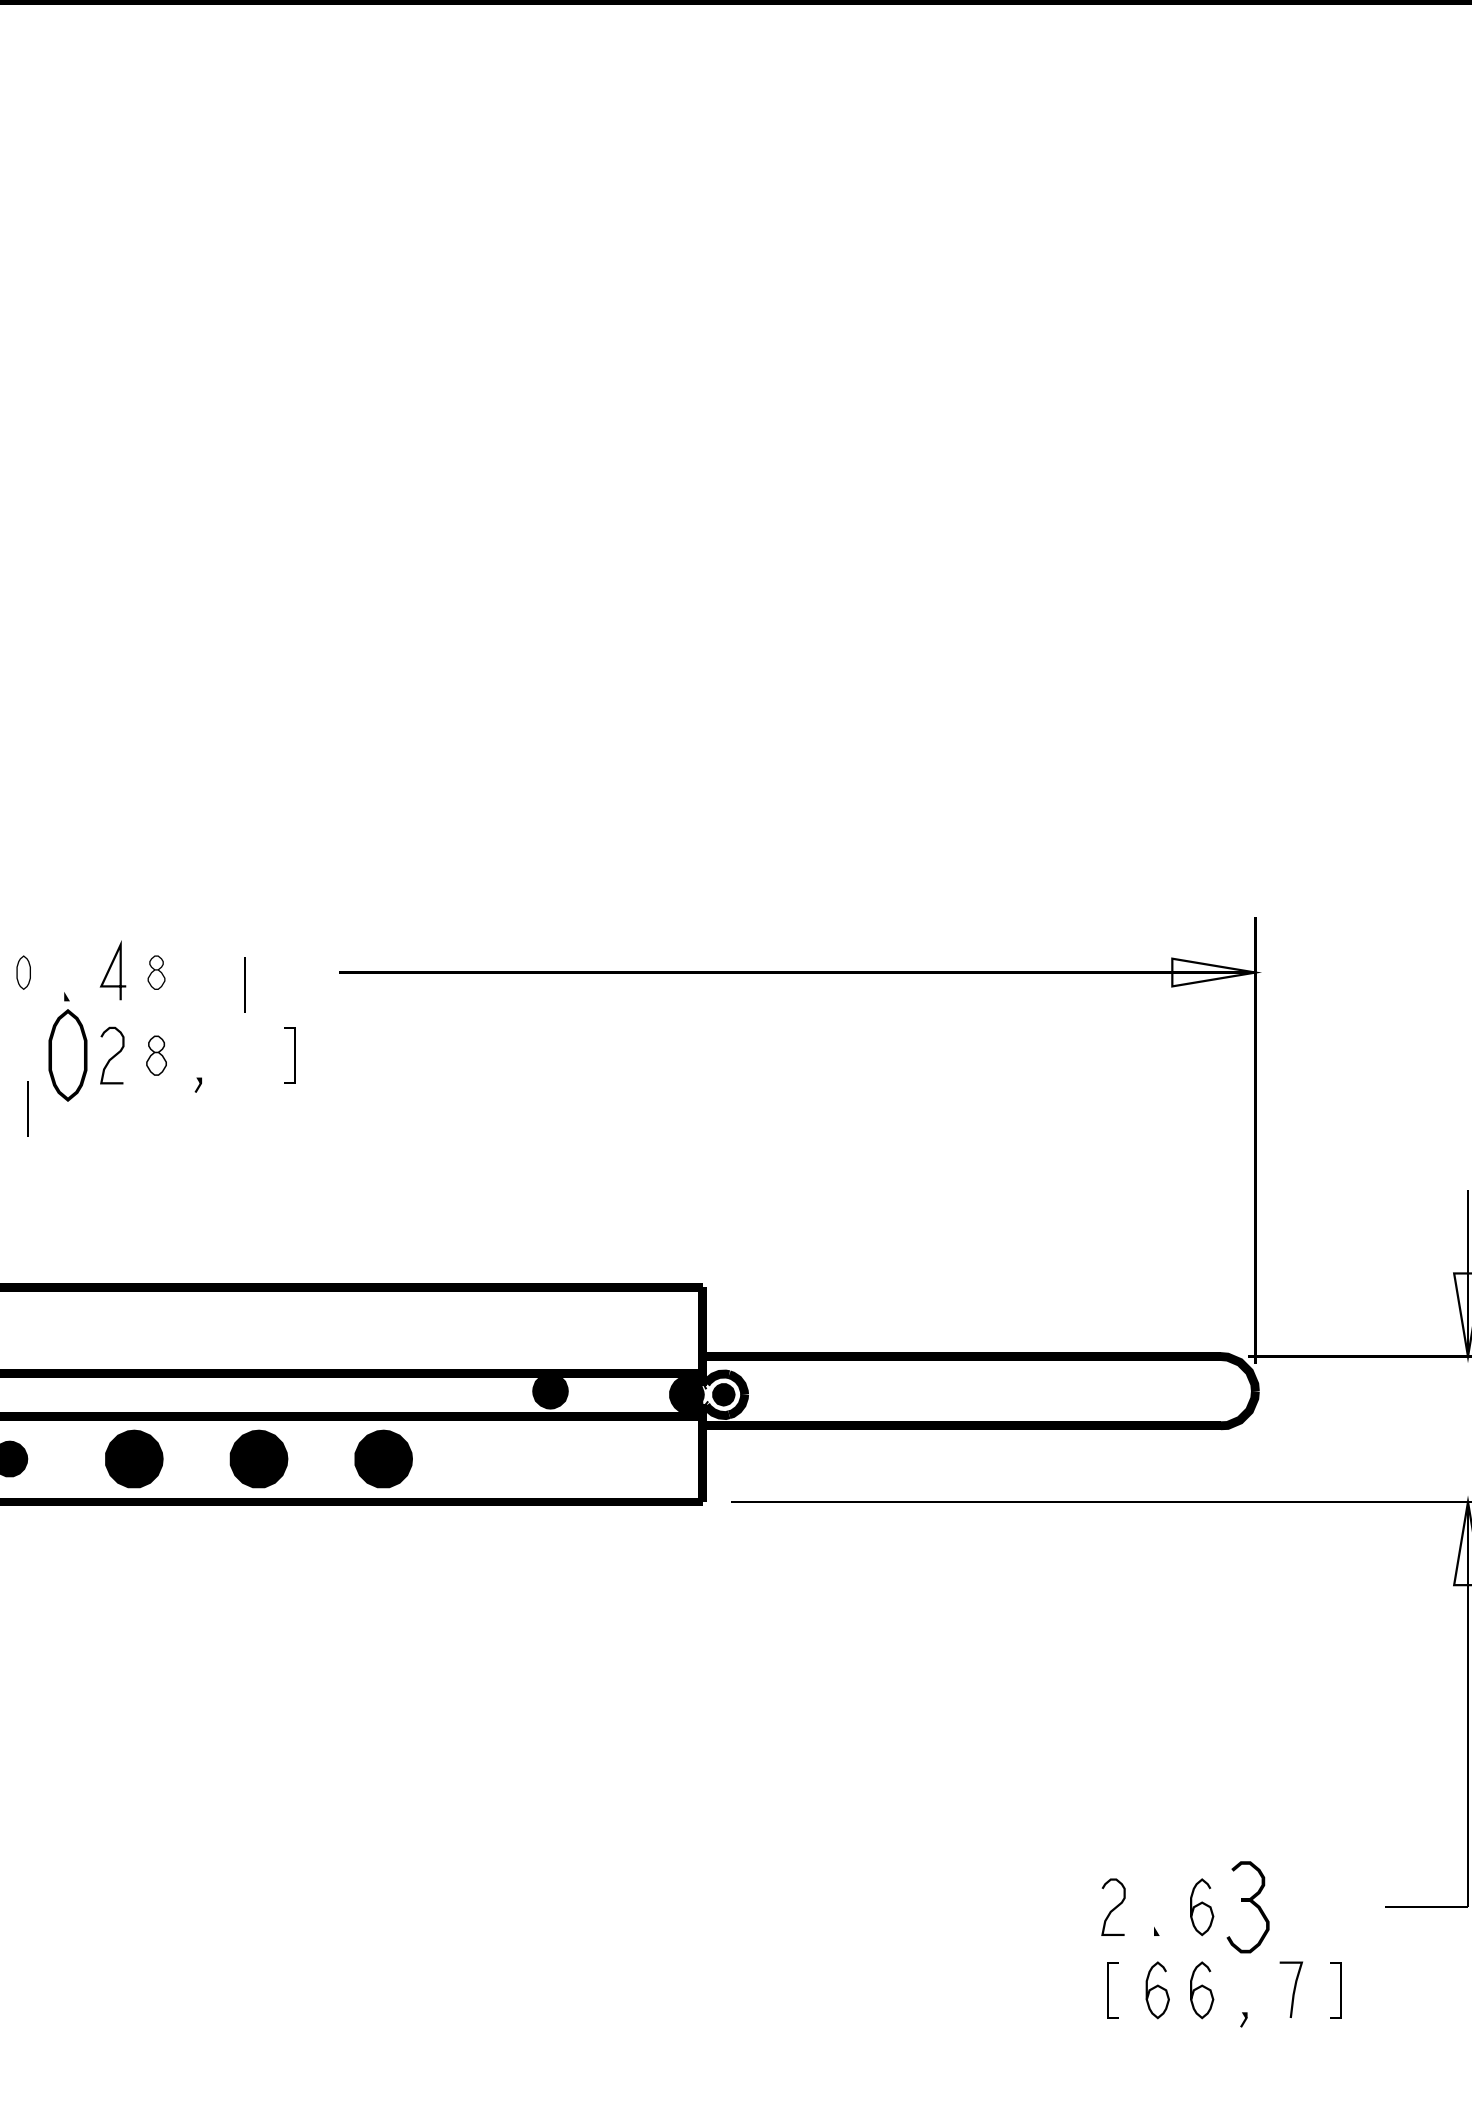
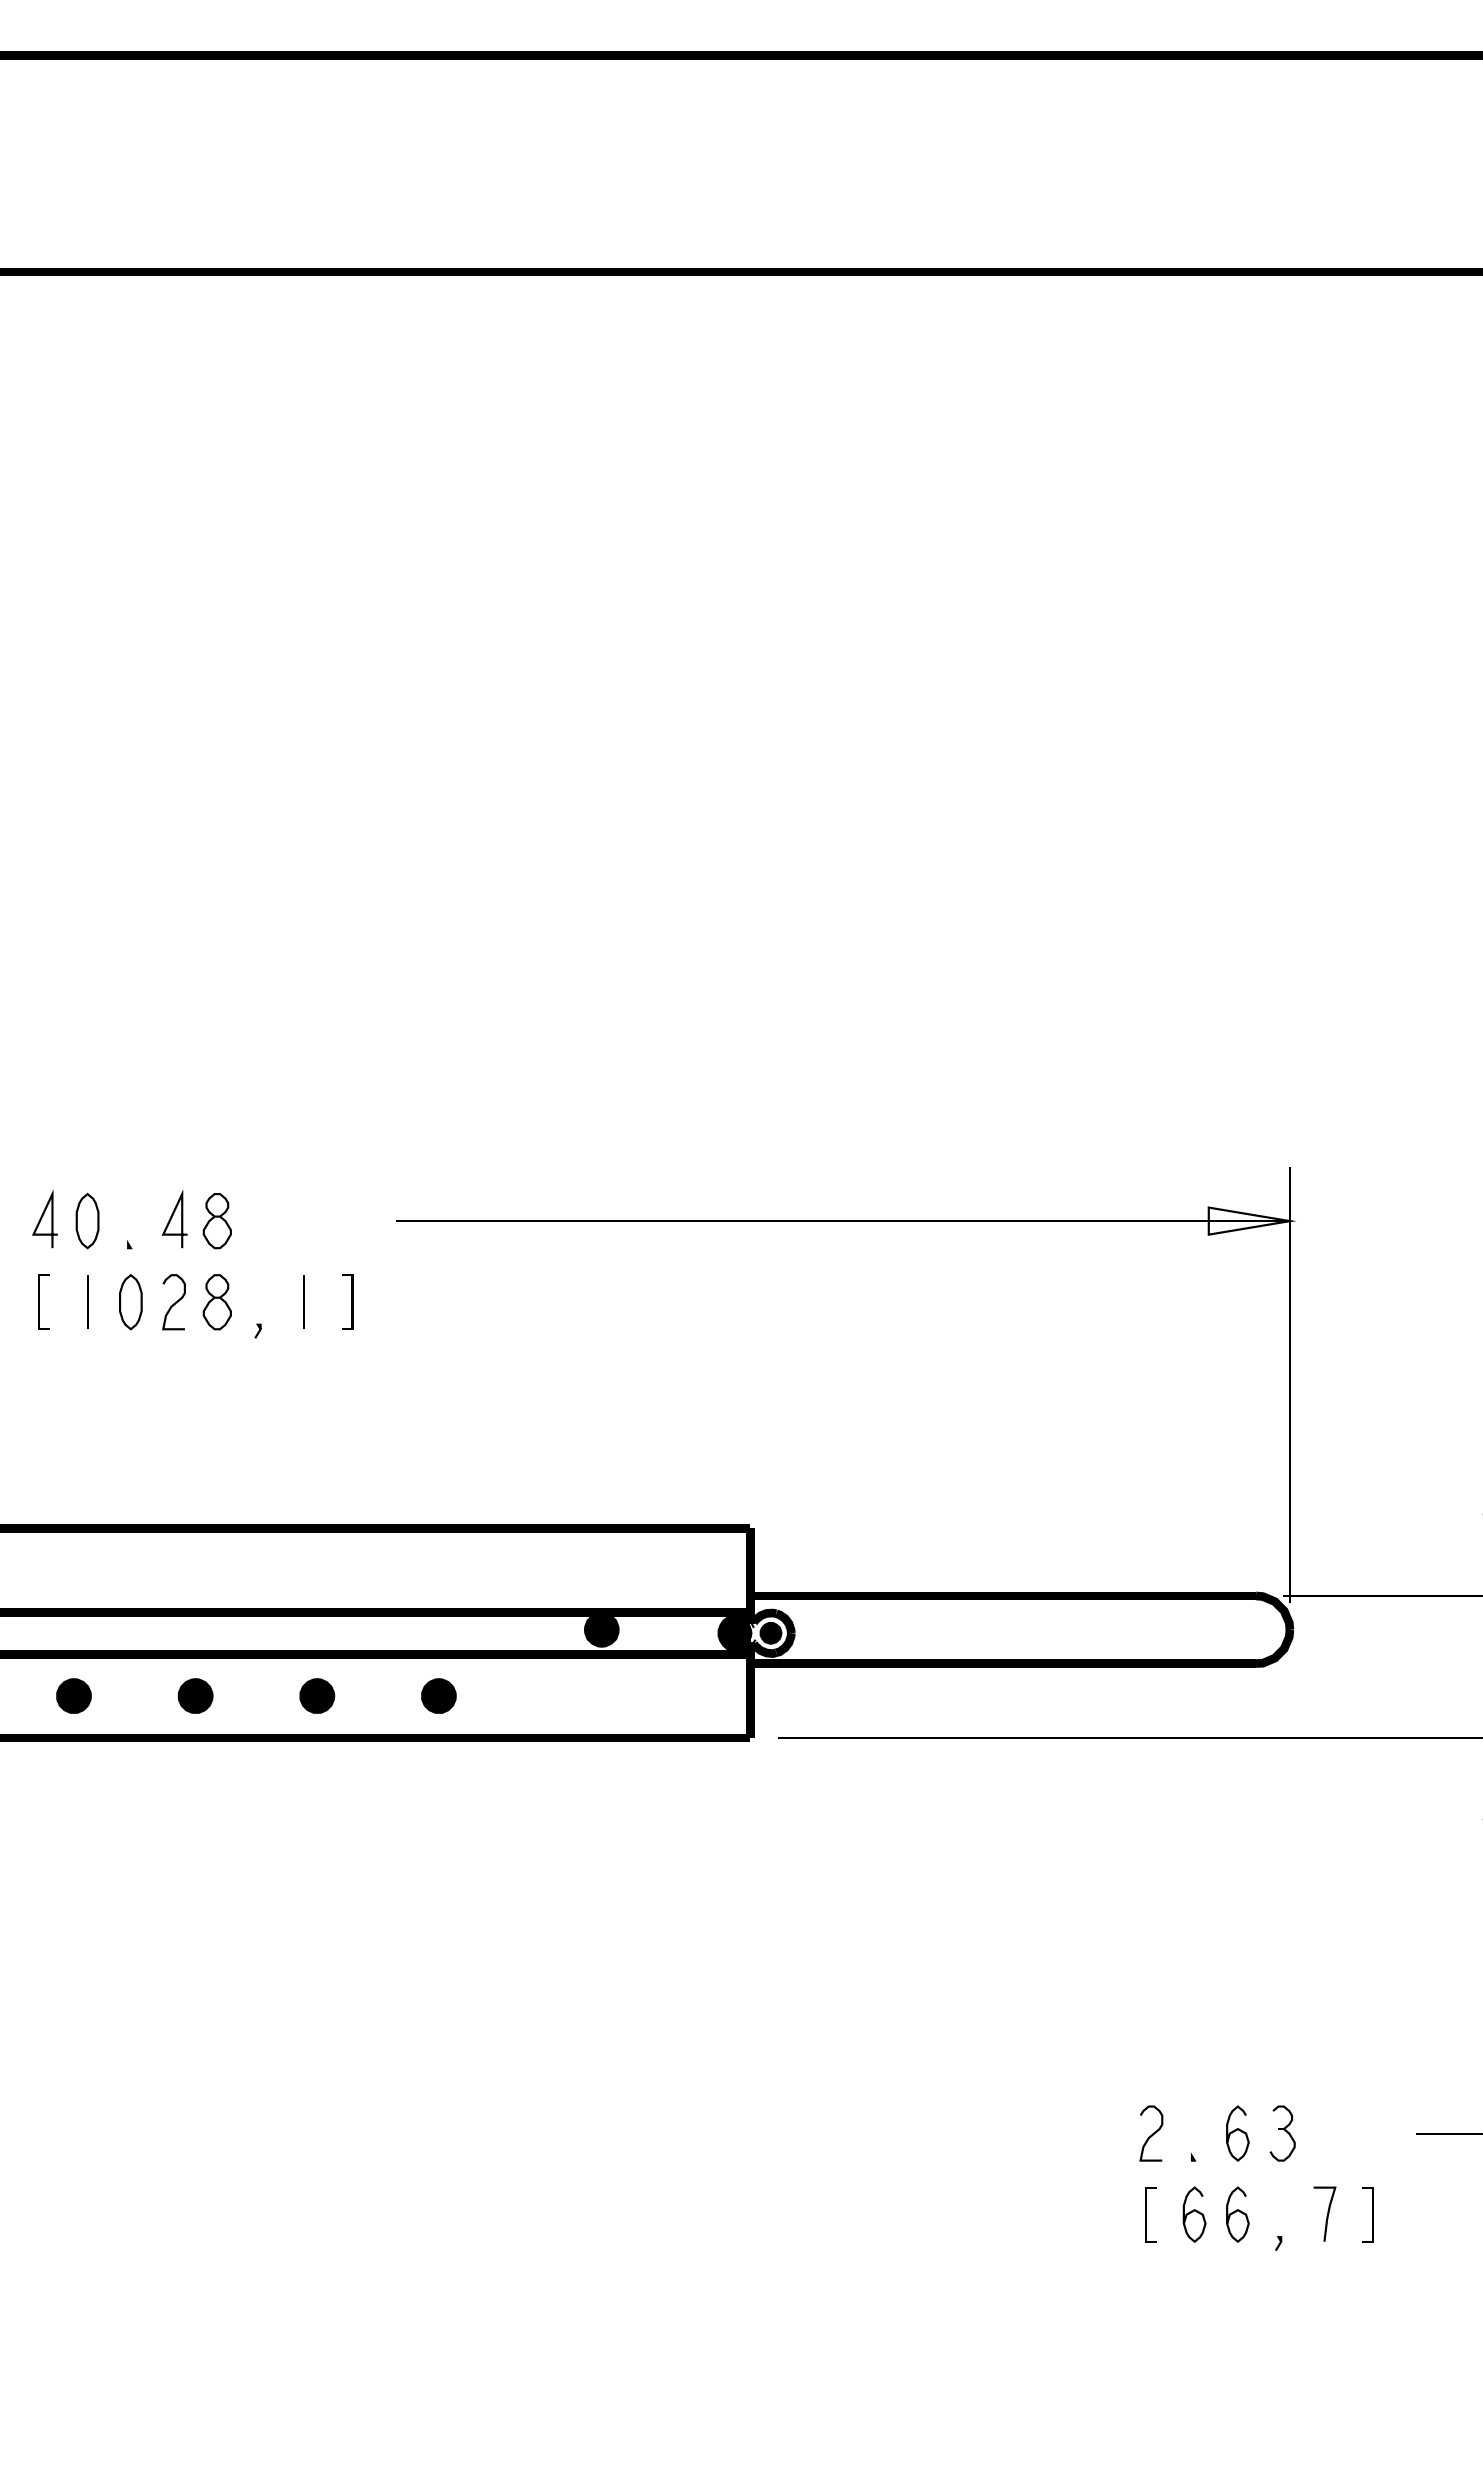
part: (23, 972) -> (87, 1221), size x1.67
part: (155, 972) -> (216, 1221), size x1.67
line: (244, 984) -> (303, 1301), moved
part: (67, 1055) -> (130, 1302), size x0.62
part: (155, 1055) -> (216, 1302), size x1.43
line: (27, 1108) -> (87, 1301), moved
part: (134, 1458) -> (195, 1695), size x0.62
part: (259, 1458) -> (317, 1695), size x0.62
part: (383, 1458) -> (438, 1695), size x0.62
part: (1247, 1907) -> (1282, 2133), size x0.62

